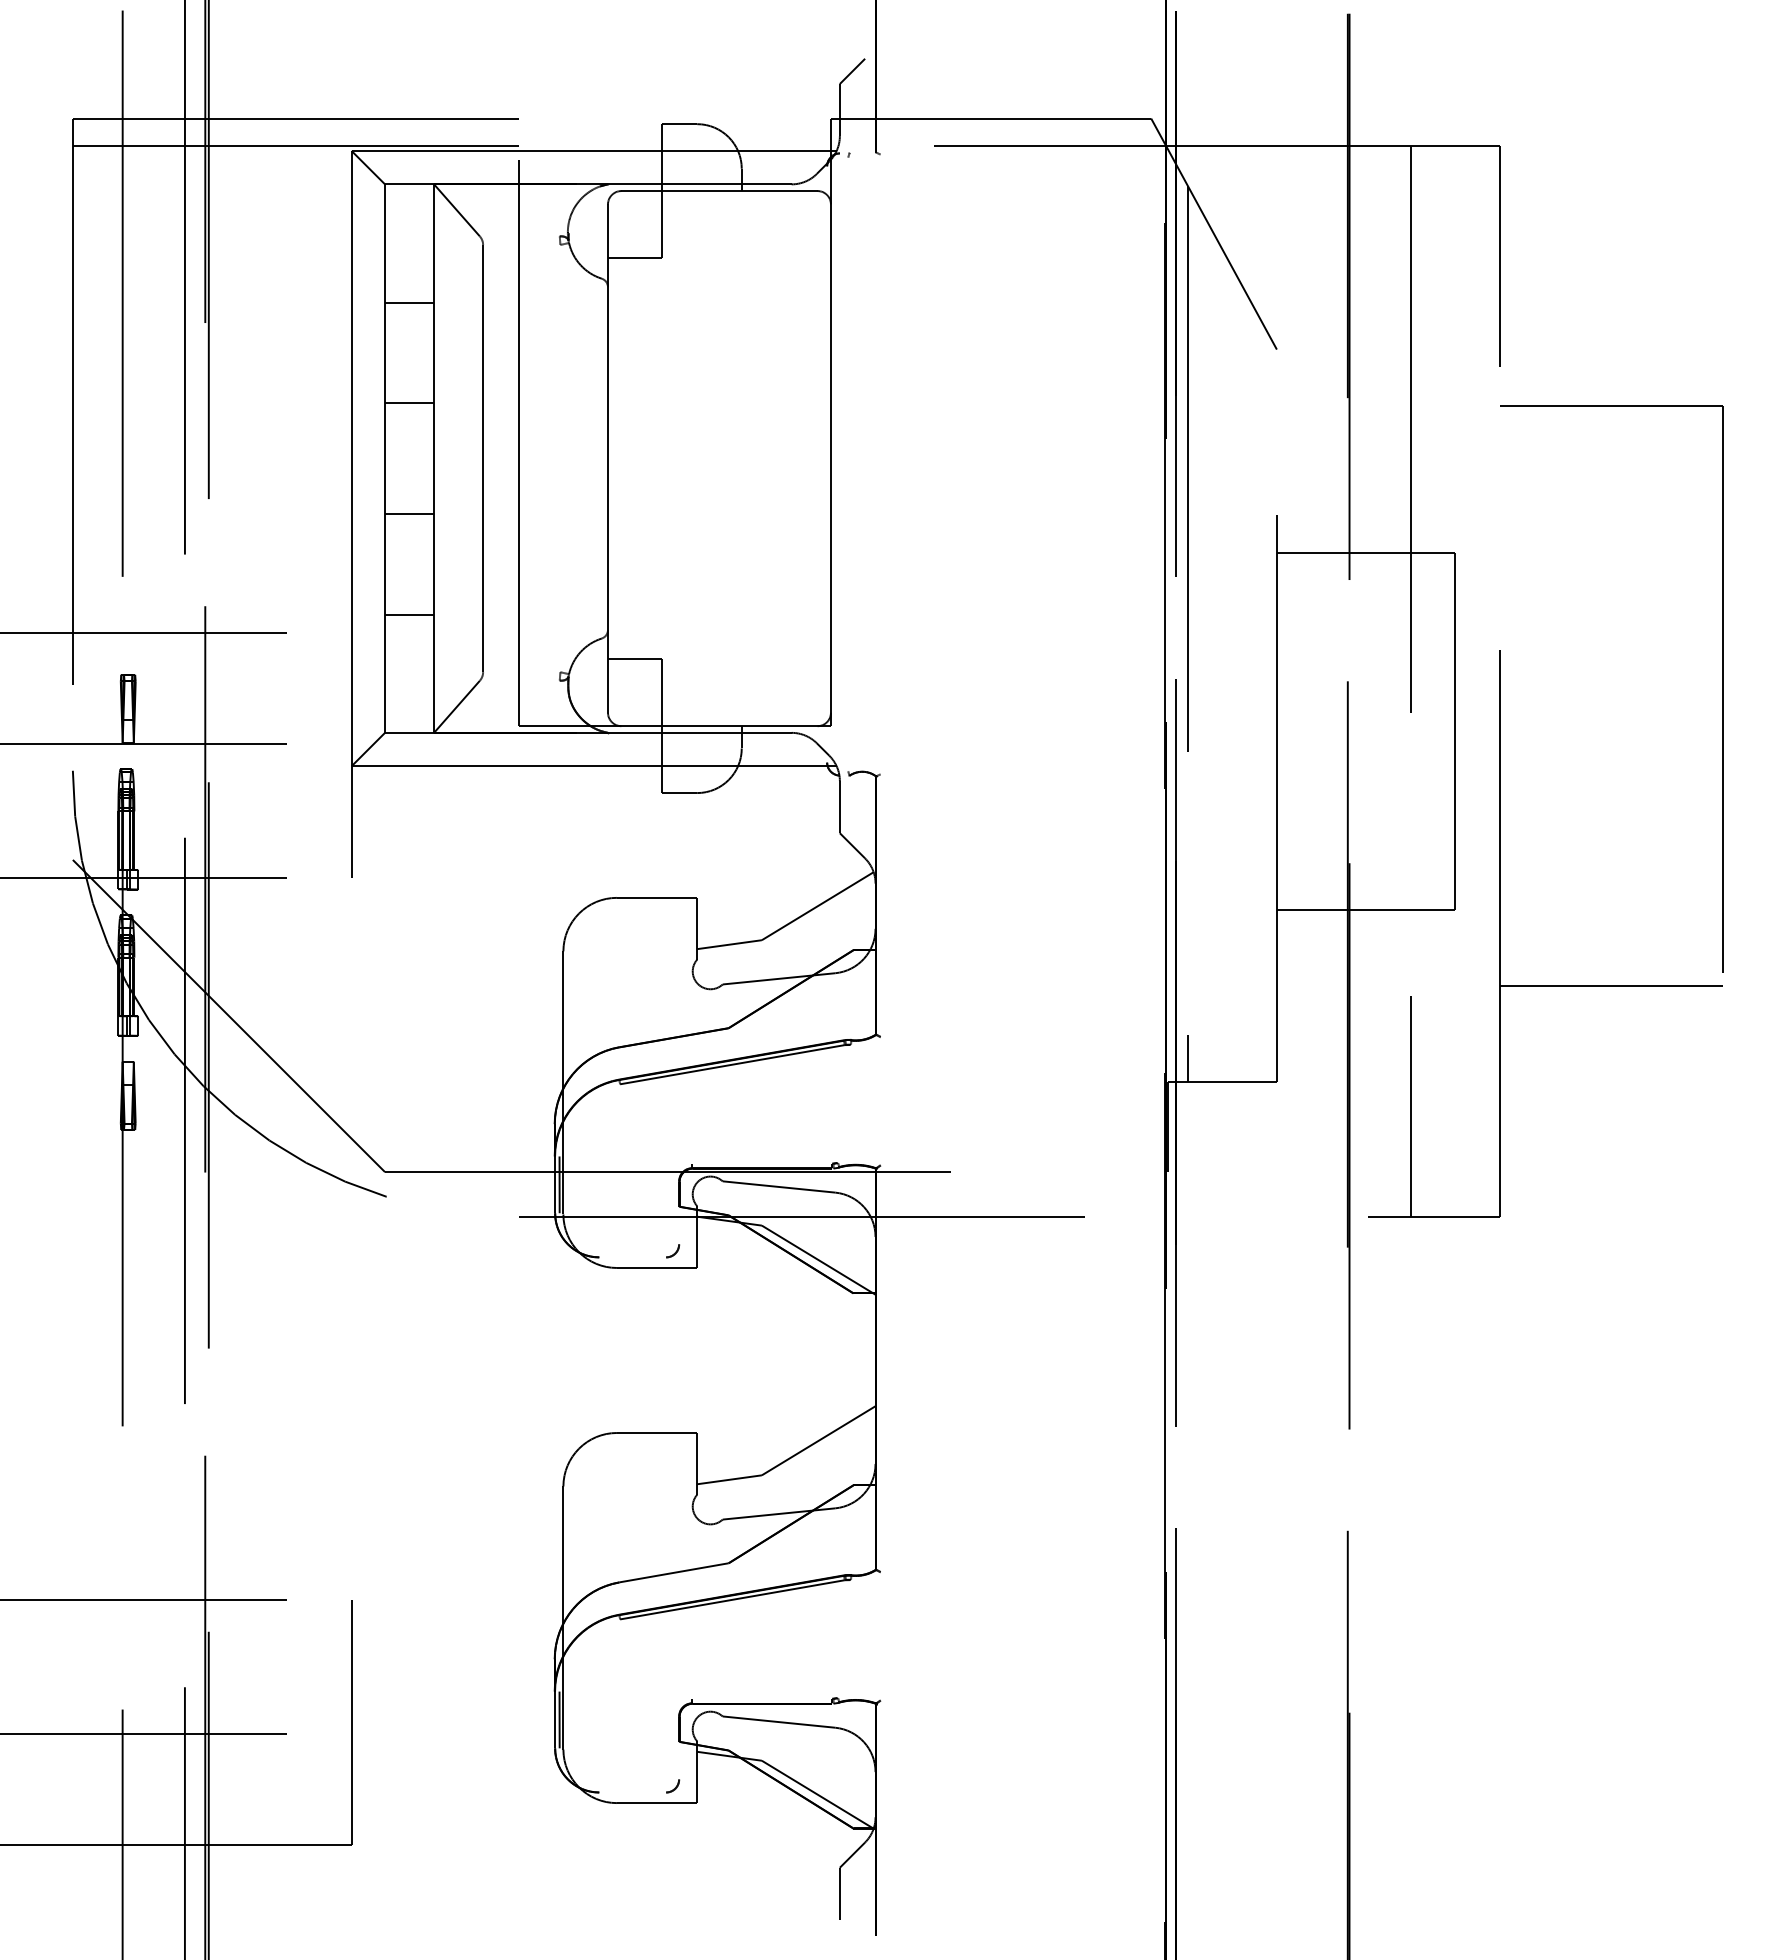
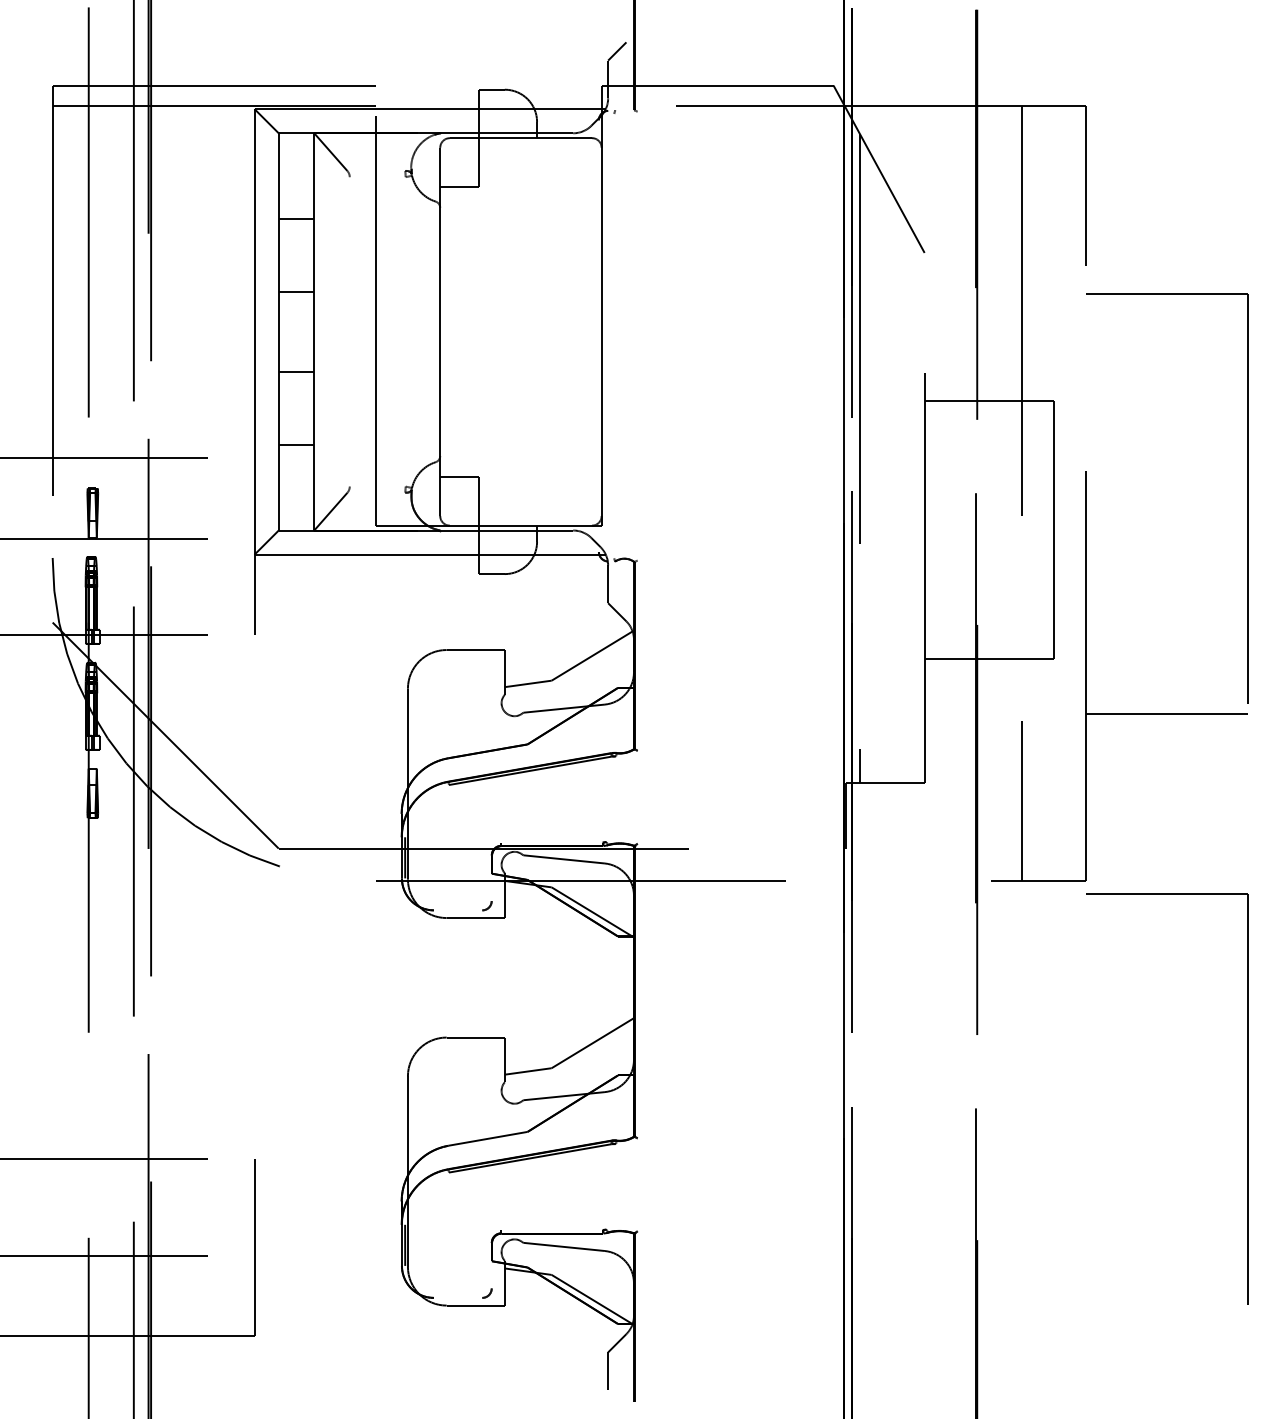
line: (483, 458) -> (350, 331), removed
part: (1722, 1517) -> (1247, 1098), added

